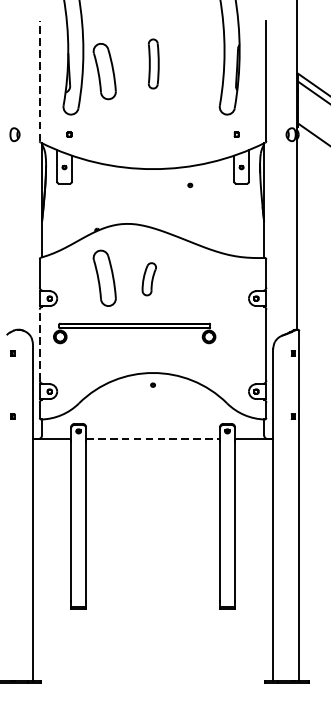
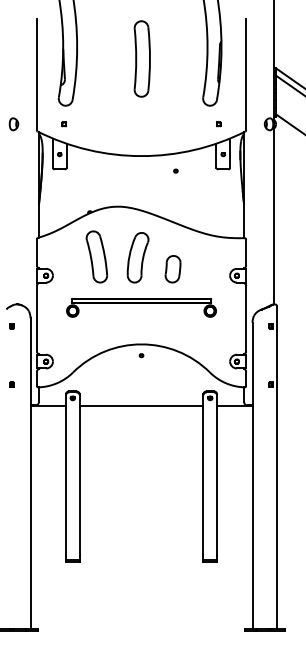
part: (153, 63) -> (141, 58), size x1.67
part: (104, 71) -> (96, 65), removed
line: (39, 80) -> (36, 74), dashed -> solid
part: (148, 278) -> (137, 257), size x1.67
part: (186, 291) -> (172, 269), added
part: (134, 333) -> (141, 307), moved
line: (39, 344) -> (36, 318), dashed -> solid
line: (153, 439) -> (141, 405), dashed -> solid

